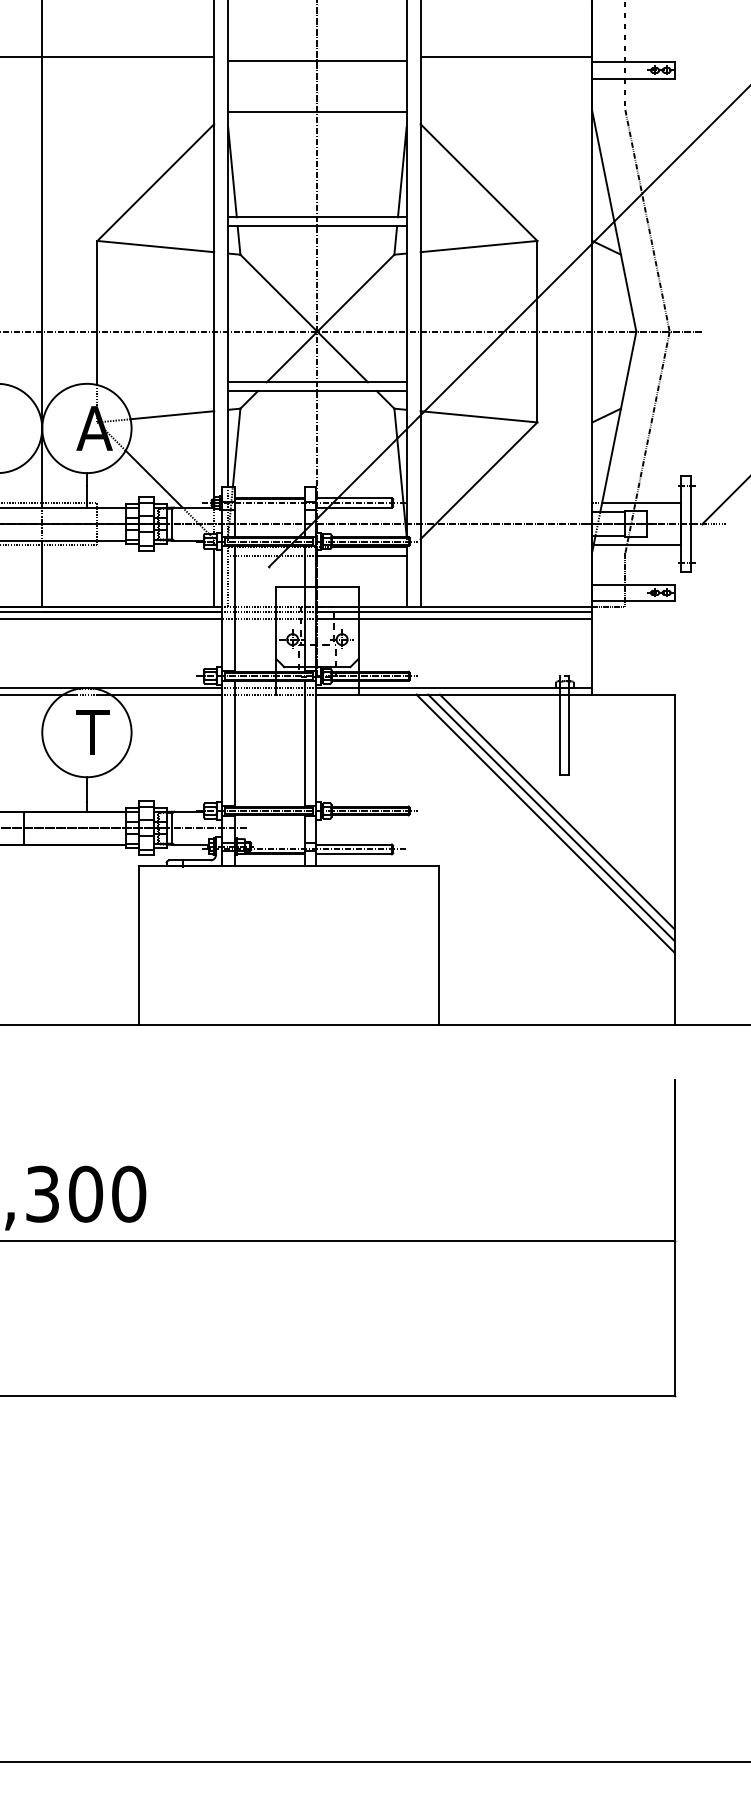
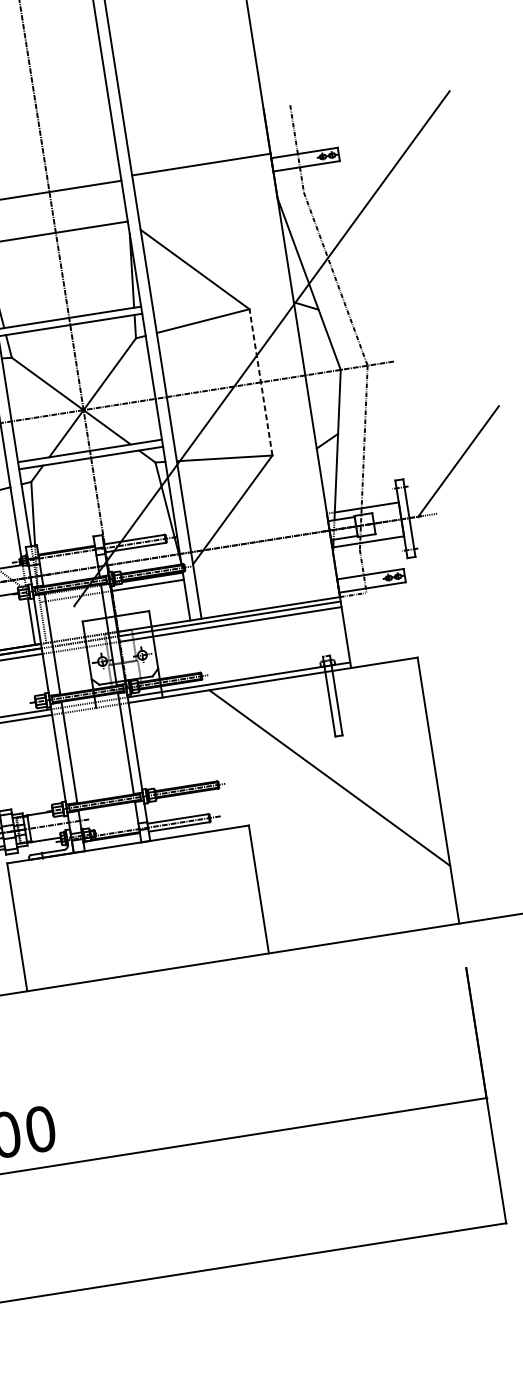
line: (537, 331) -> (261, 382), solid -> dashed
line: (556, 811) -> (336, 766), removed
line: (551, 817) -> (333, 772), removed

